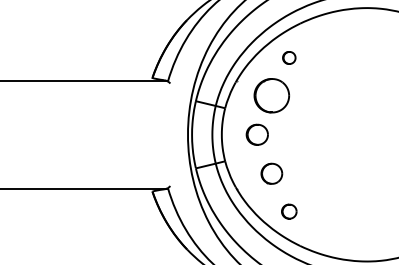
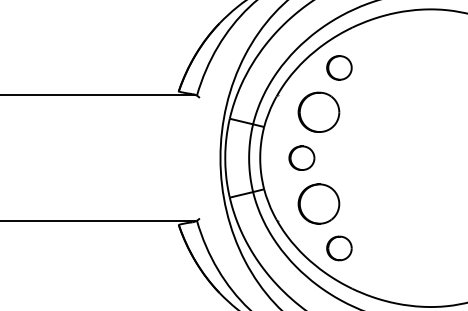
part: (289, 57) -> (339, 67), size x1.67
part: (271, 173) -> (318, 203), size x1.67
part: (289, 211) -> (339, 248), size x1.43

